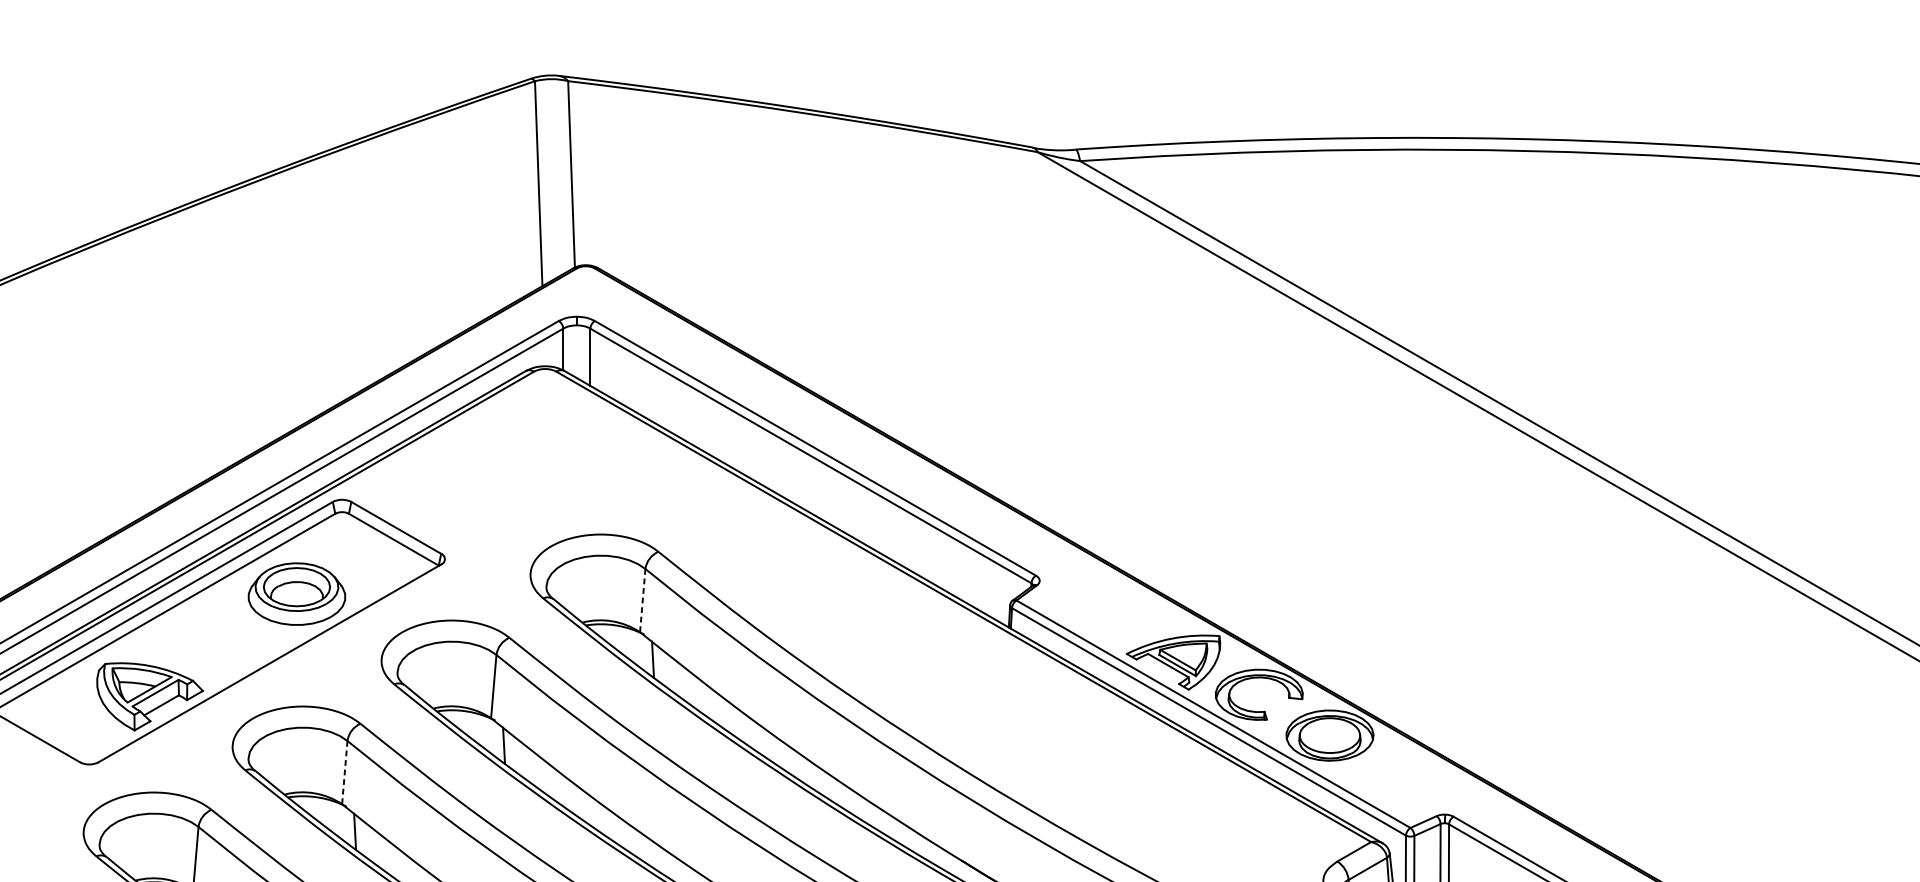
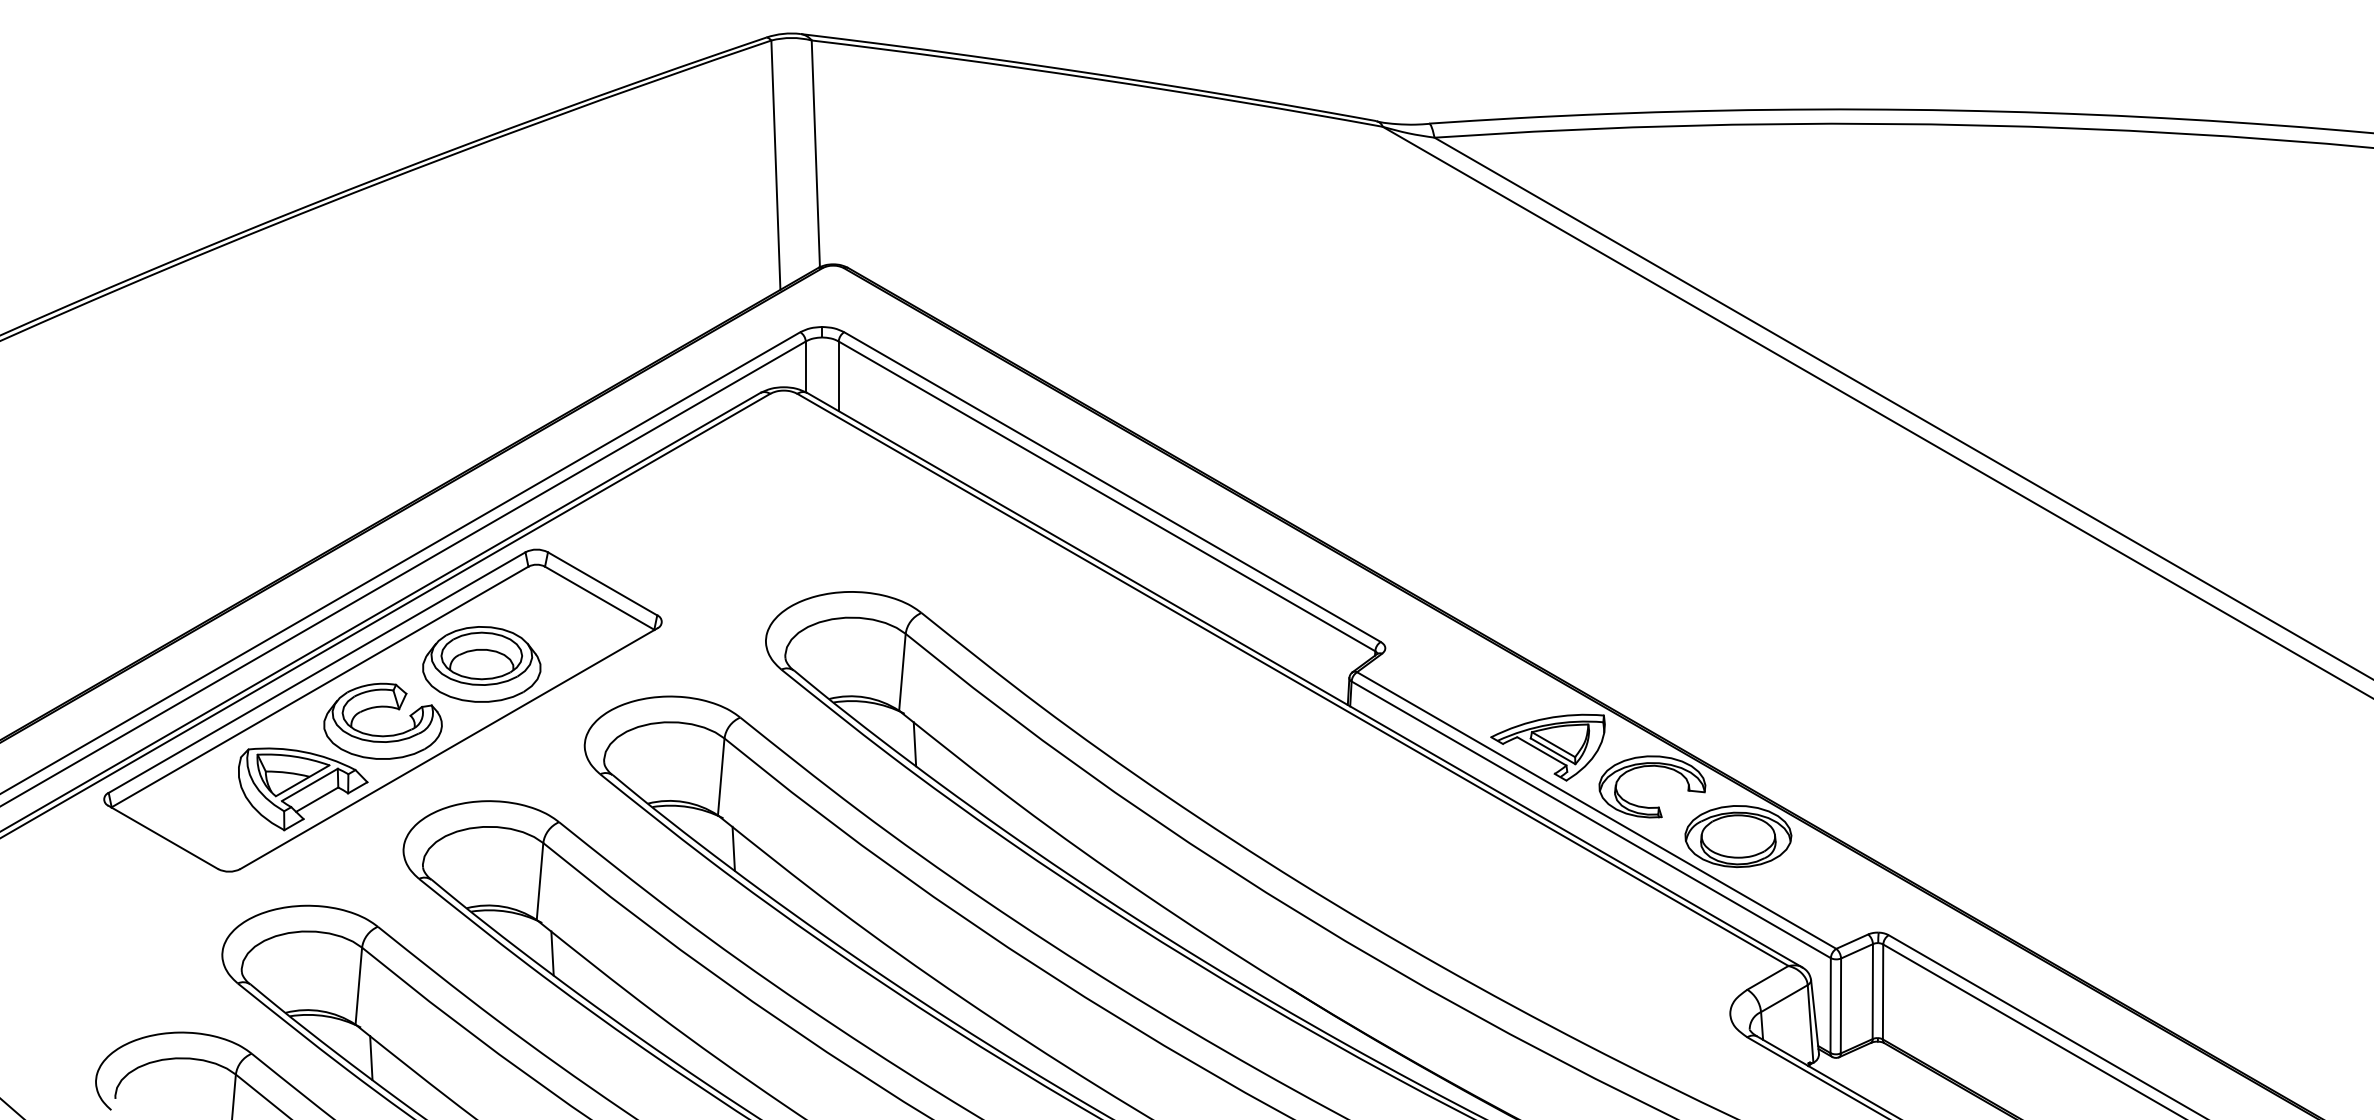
line: (642, 600) -> (902, 672), dashed -> solid
part: (215, 629) -> (382, 707), added
line: (345, 772) -> (540, 881), dashed -> solid

